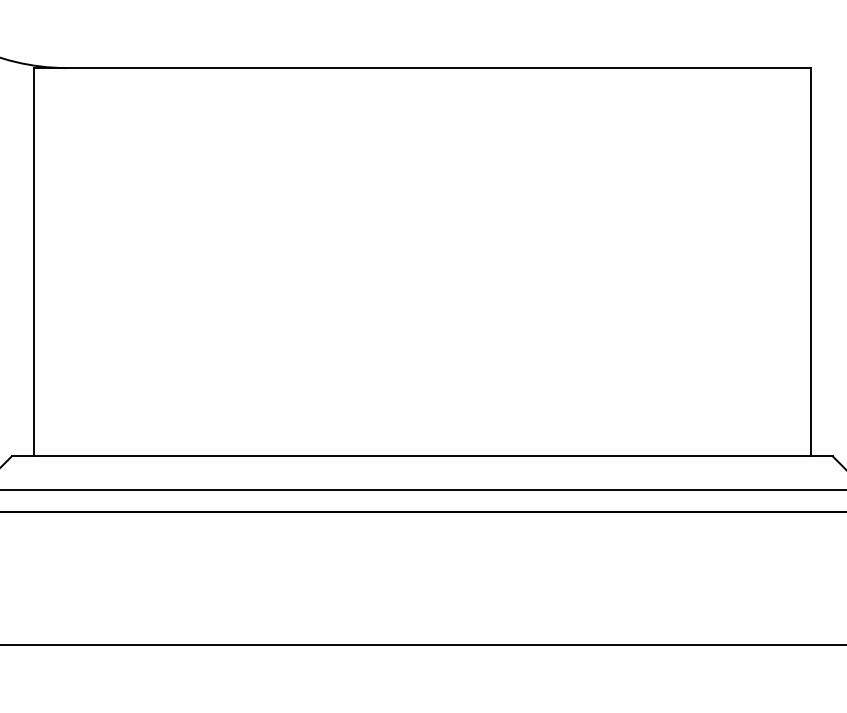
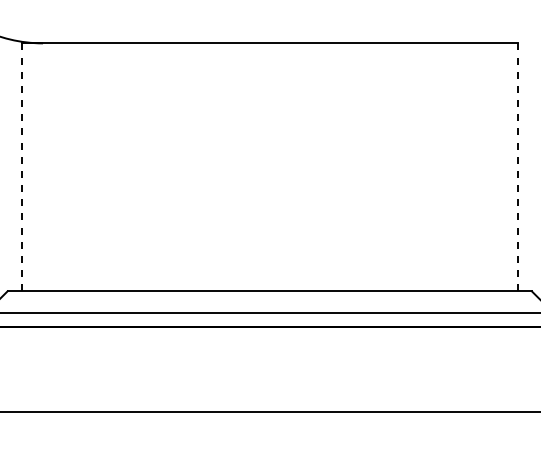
line: (33, 262) -> (21, 167), solid -> dashed
line: (810, 262) -> (517, 167), solid -> dashed

